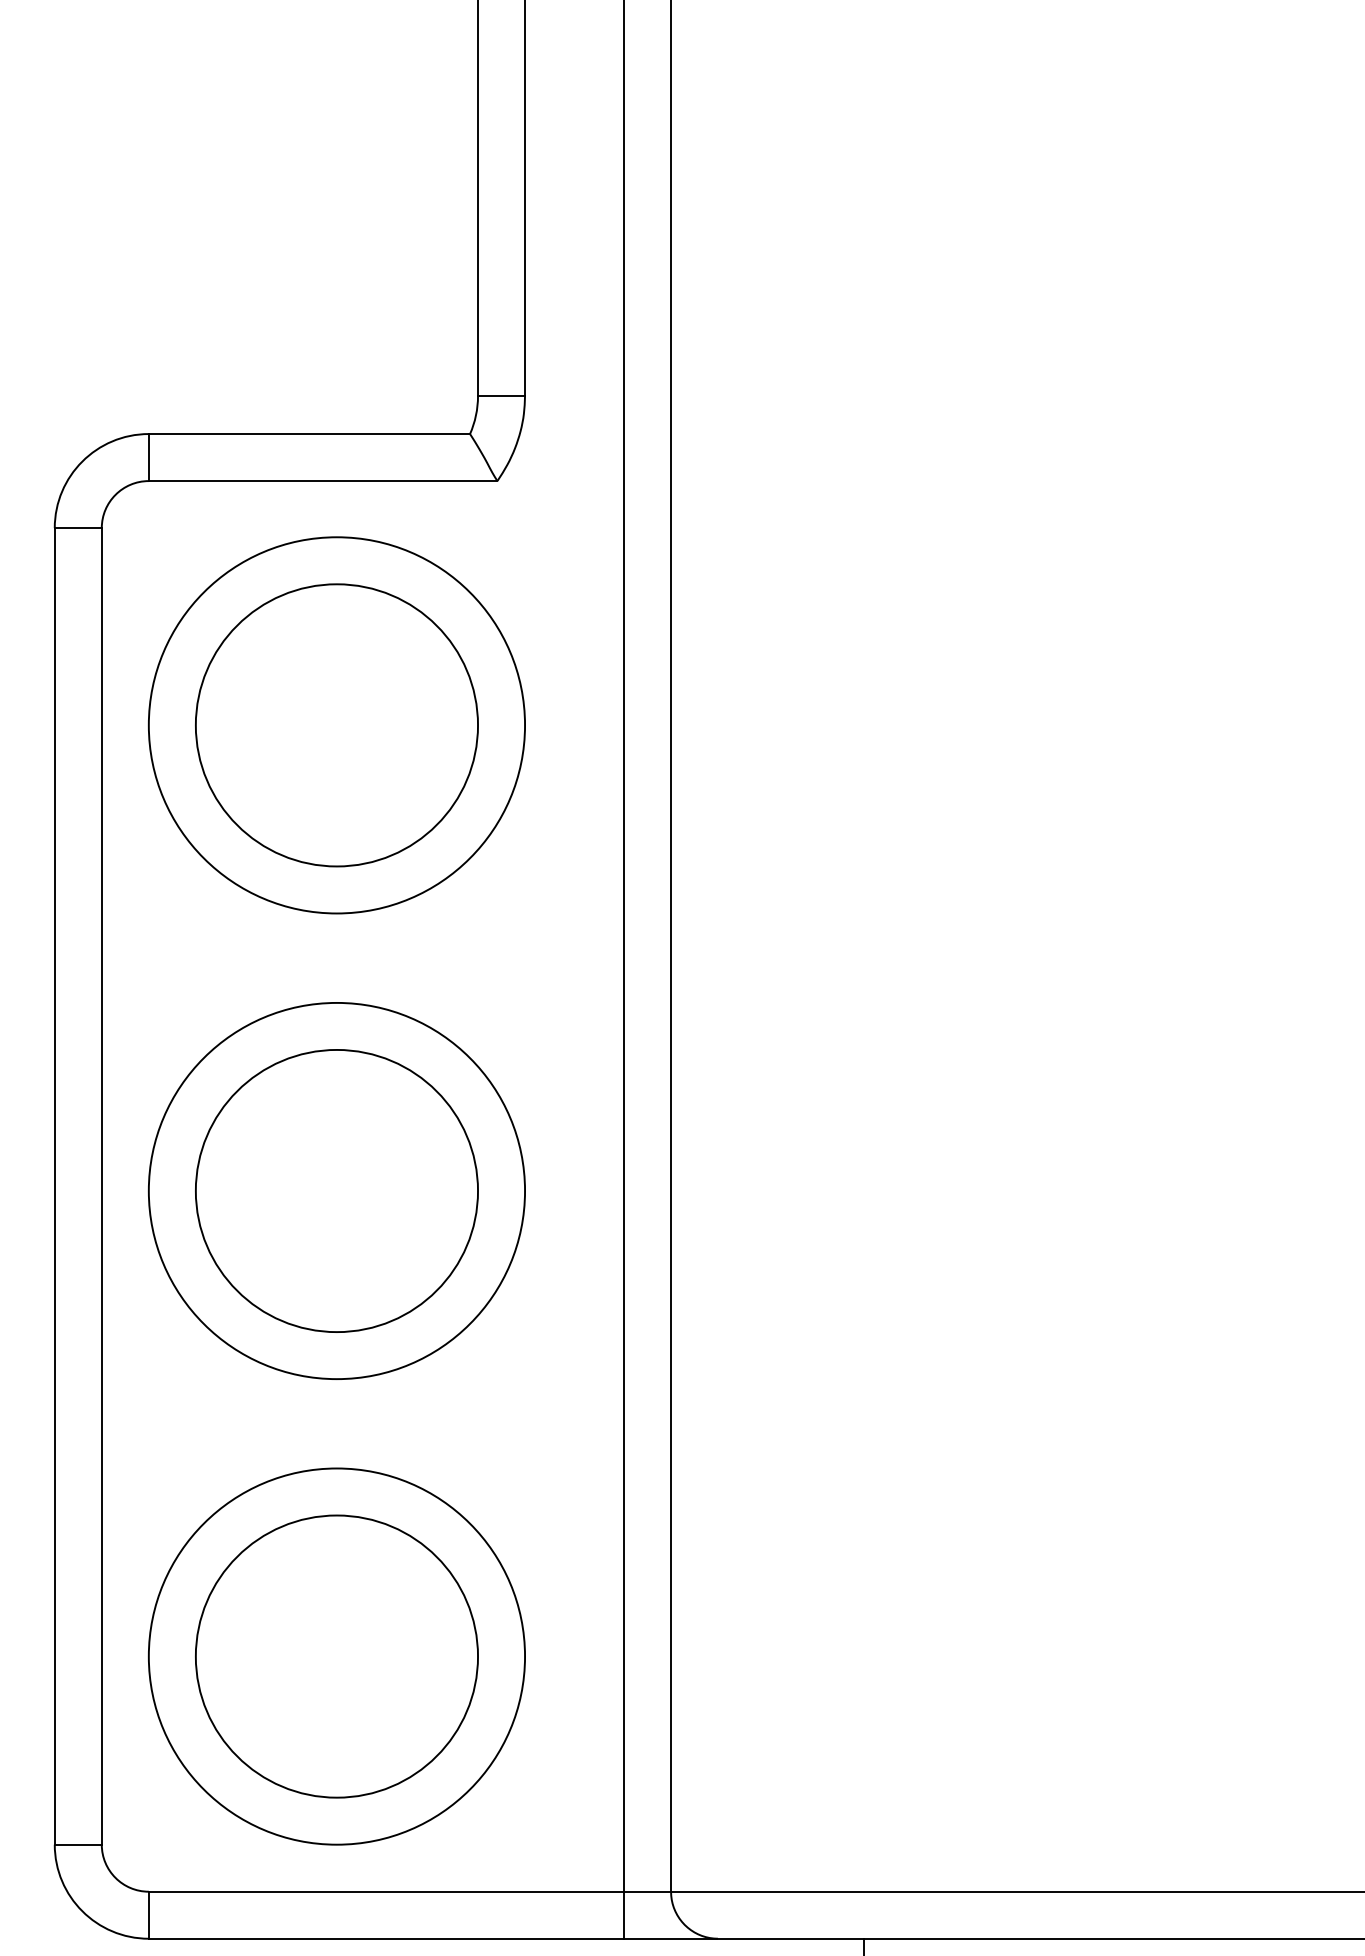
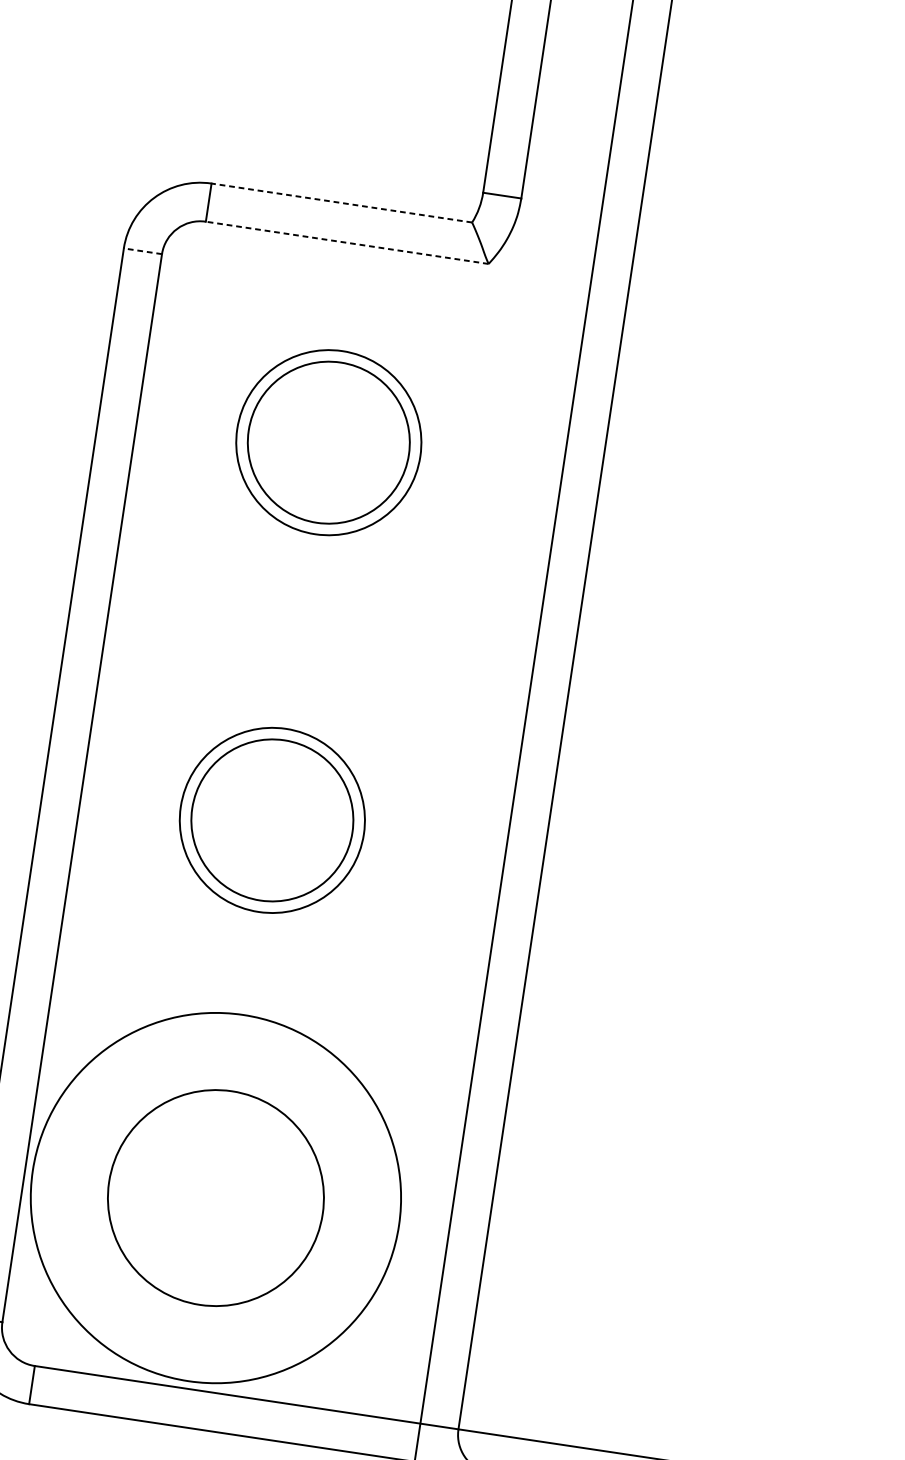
line: (309, 434) -> (341, 203), solid -> dashed
line: (322, 481) -> (346, 243), solid -> dashed
line: (78, 528) -> (143, 251), solid -> dashed
circle: (336, 725) -> (328, 442), size x0.6
circle: (336, 725) -> (328, 442), size x0.7
circle: (336, 1190) -> (272, 819), size x0.6
circle: (336, 1190) -> (272, 819), size x0.7
circle: (336, 1656) -> (215, 1197), size x0.7
circle: (336, 1656) -> (215, 1197), size x1.6

